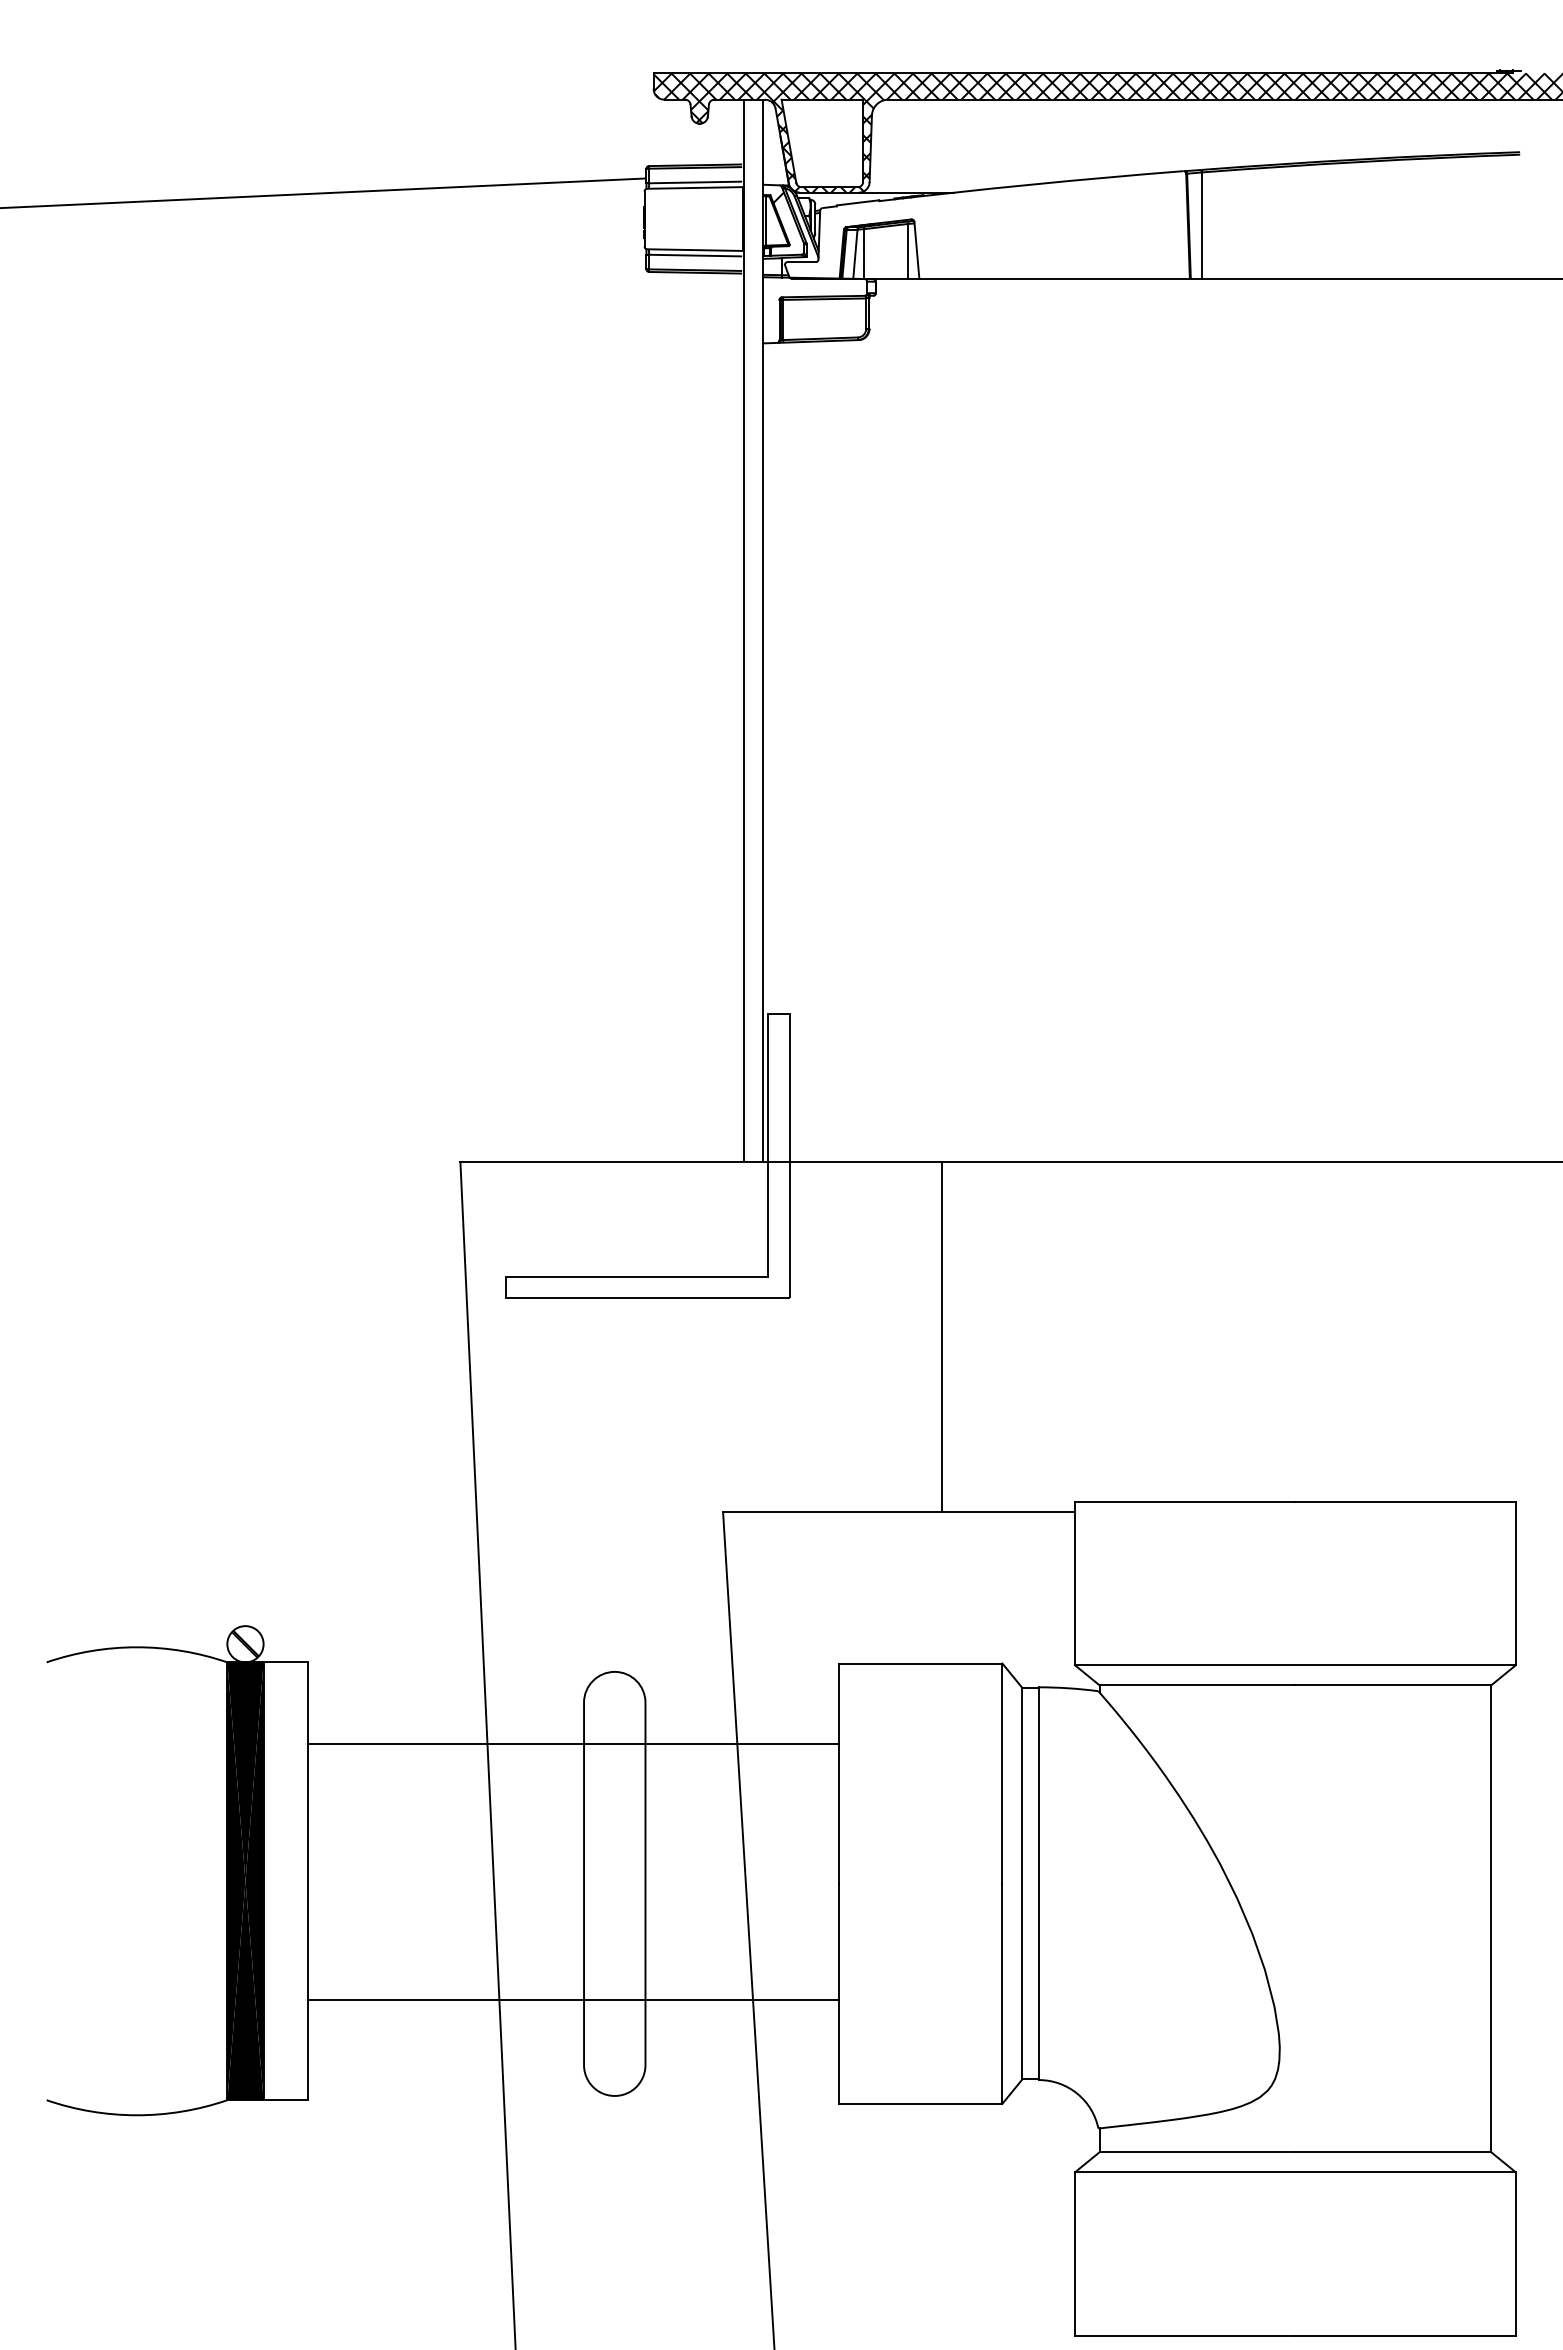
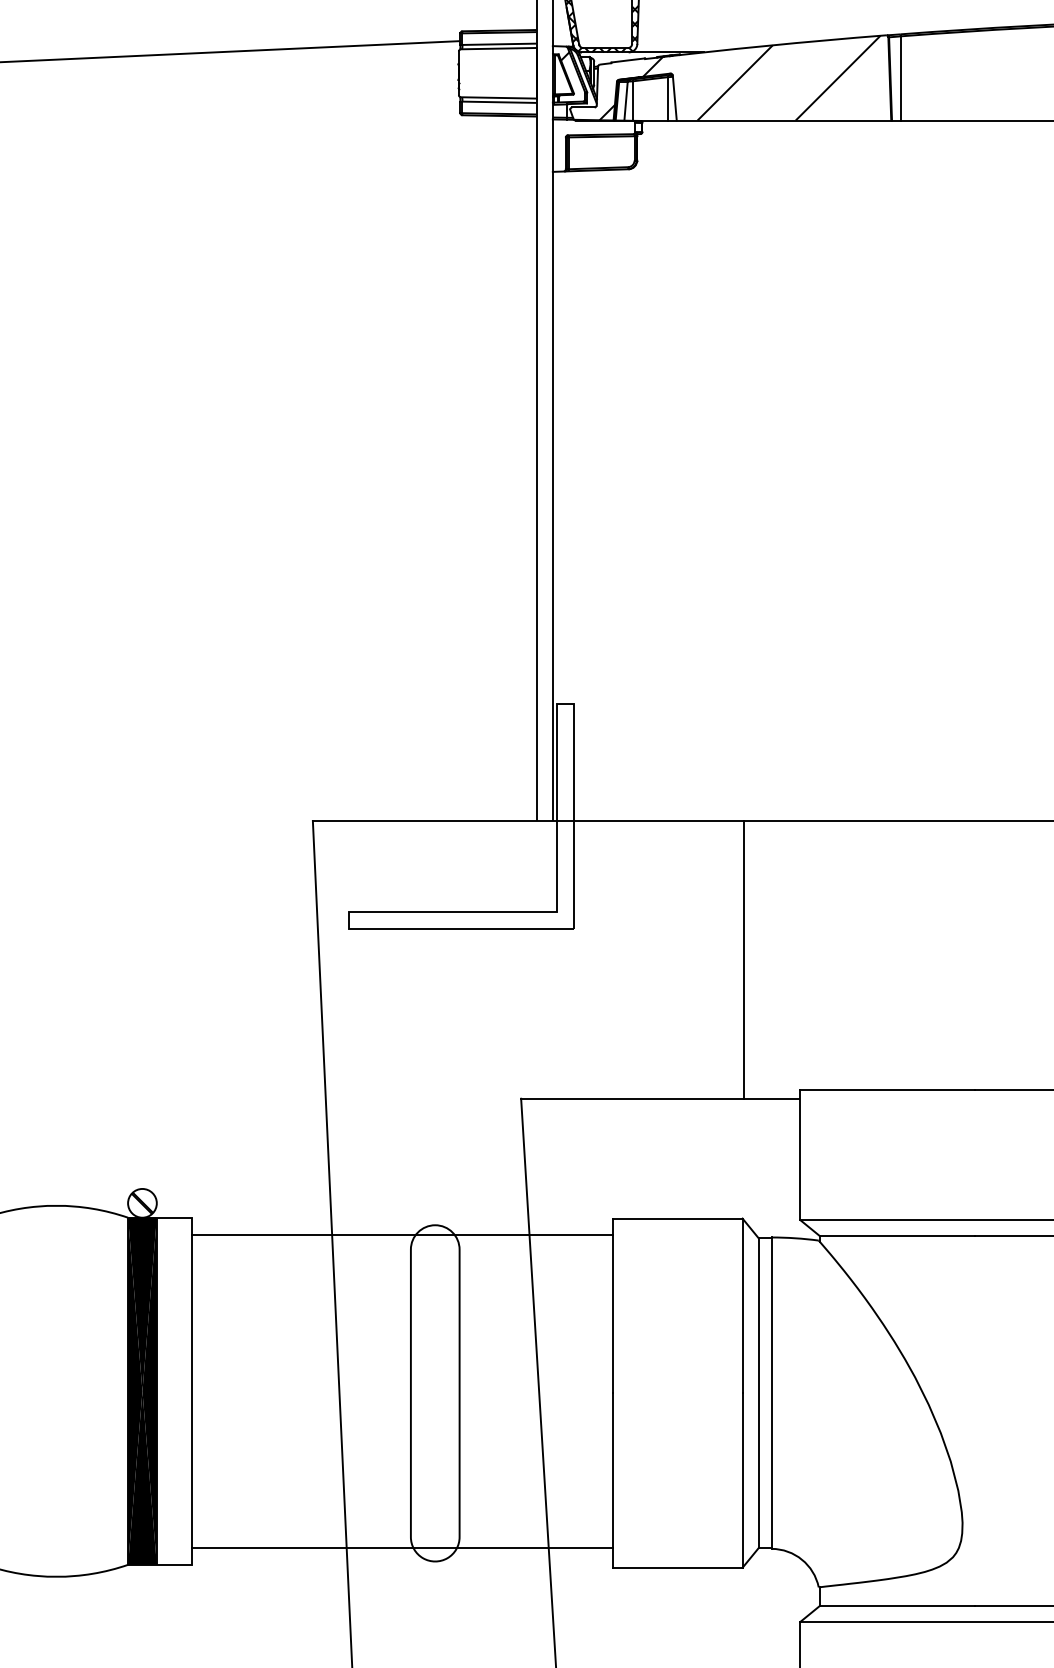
hatch: (998, 224) -> (739, 77), added
line: (941, 1337) -> (743, 960), moved
line: (572, 1744) -> (401, 1235), moved
line: (572, 2000) -> (401, 1547), moved

